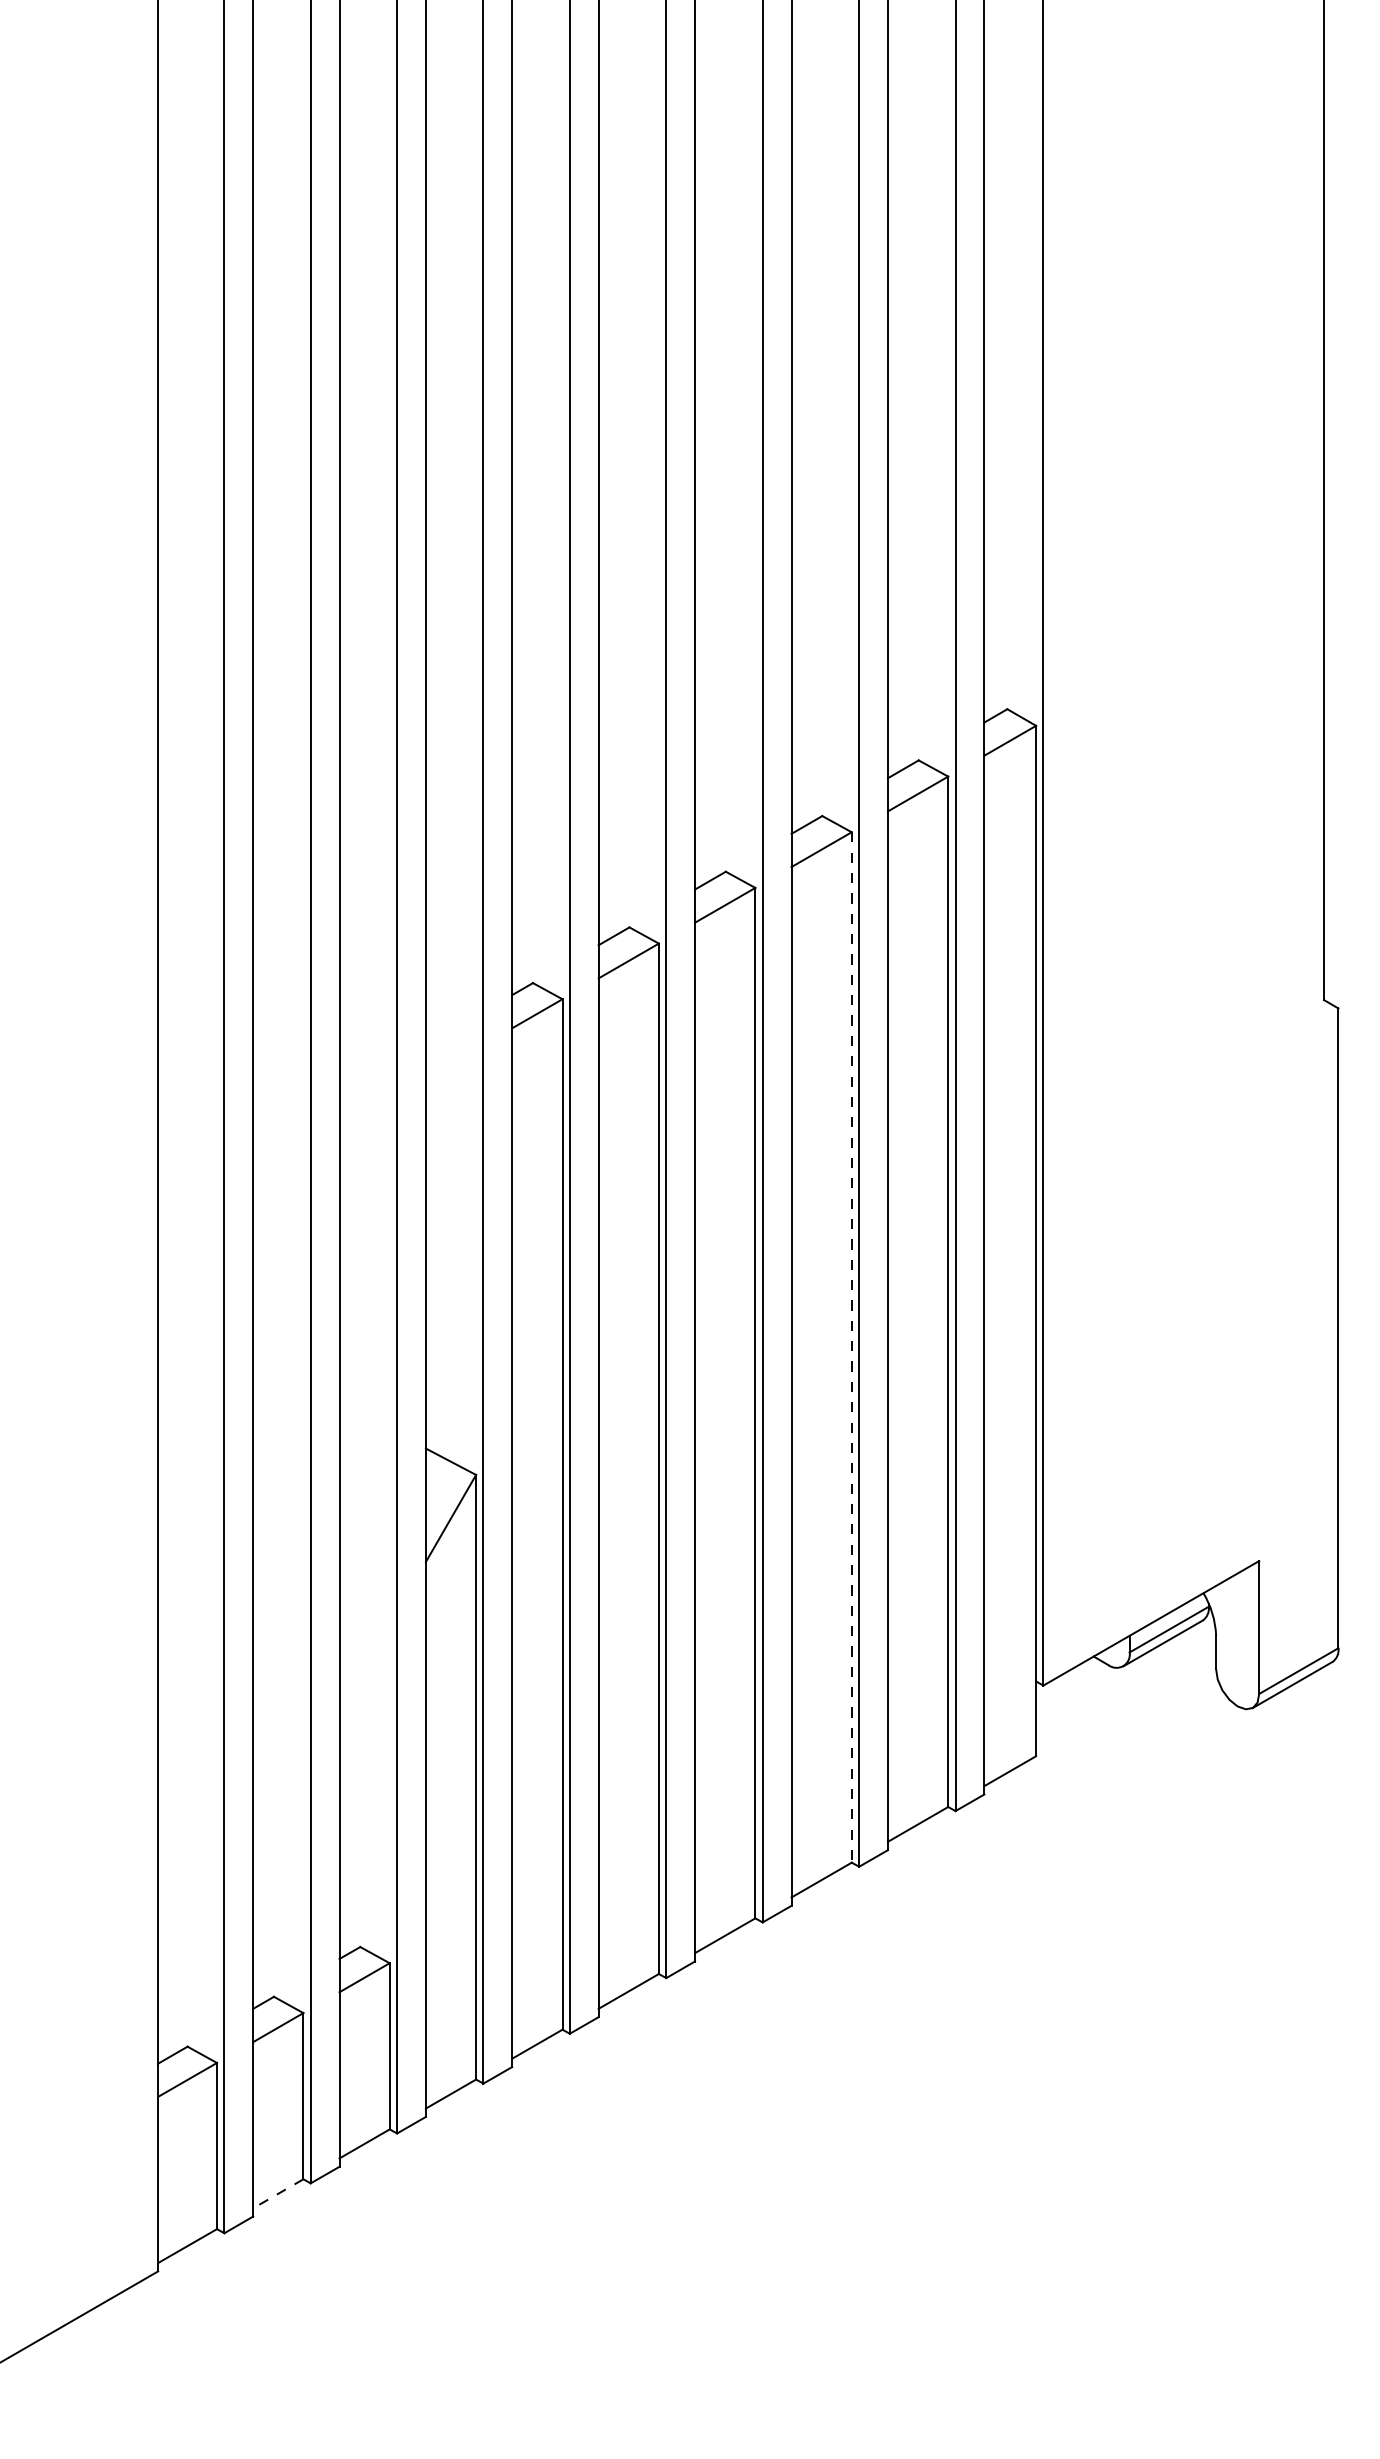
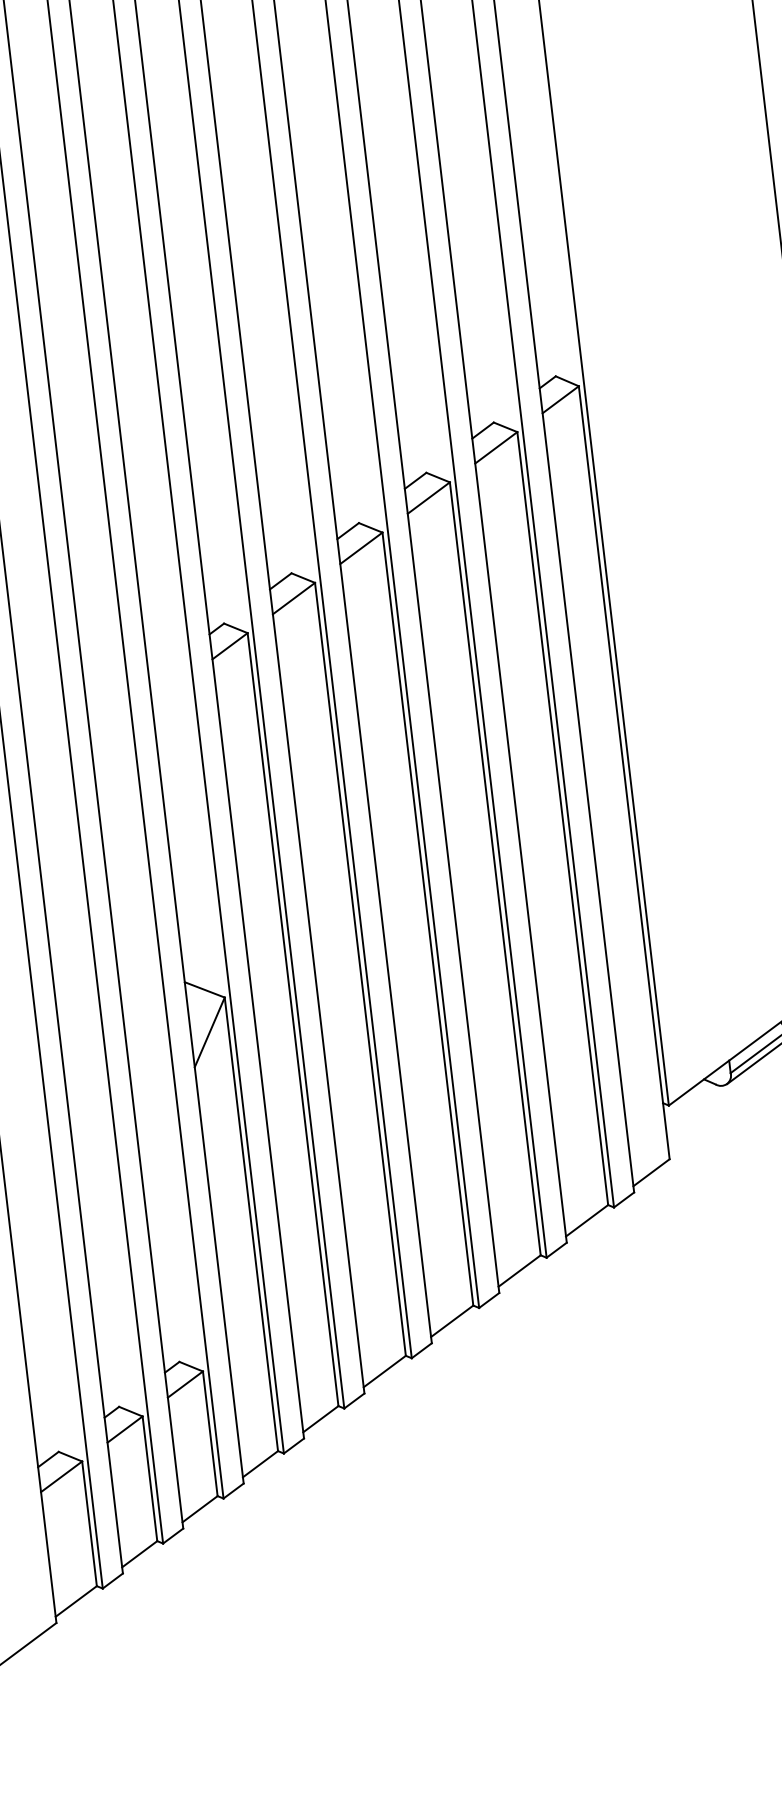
line: (851, 1347) -> (495, 868), dashed -> solid
line: (278, 2193) -> (139, 1554), dashed -> solid

